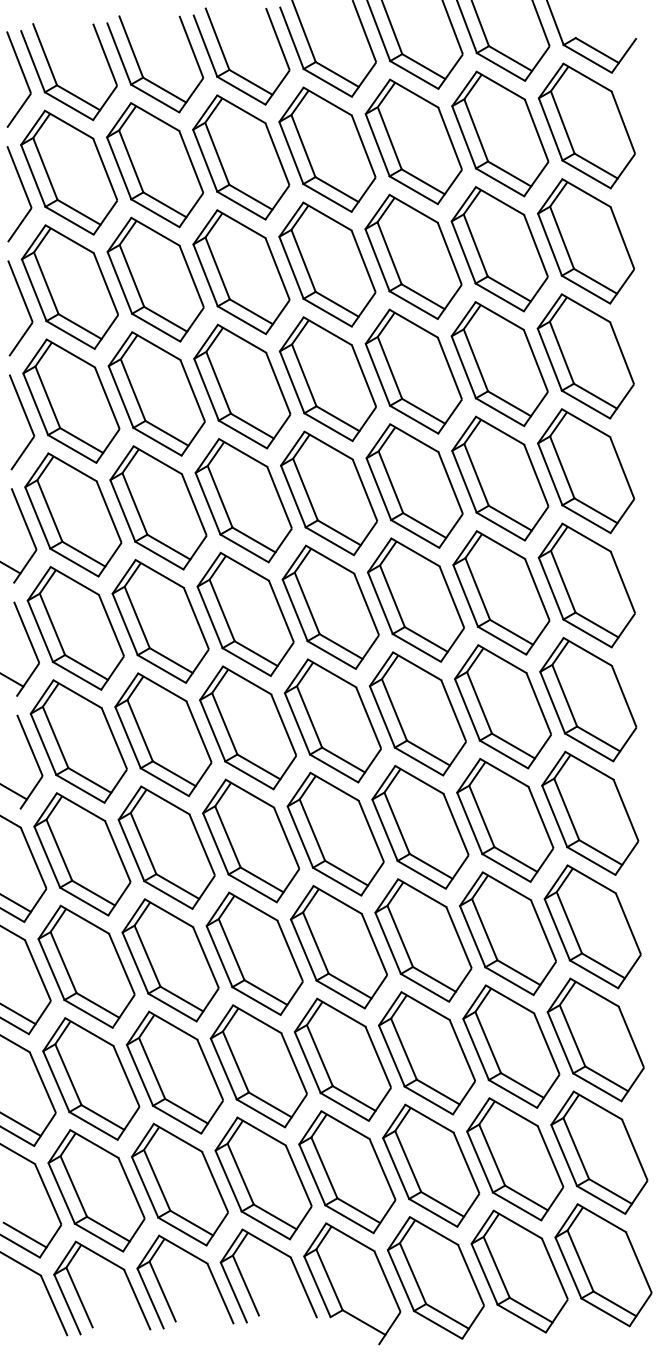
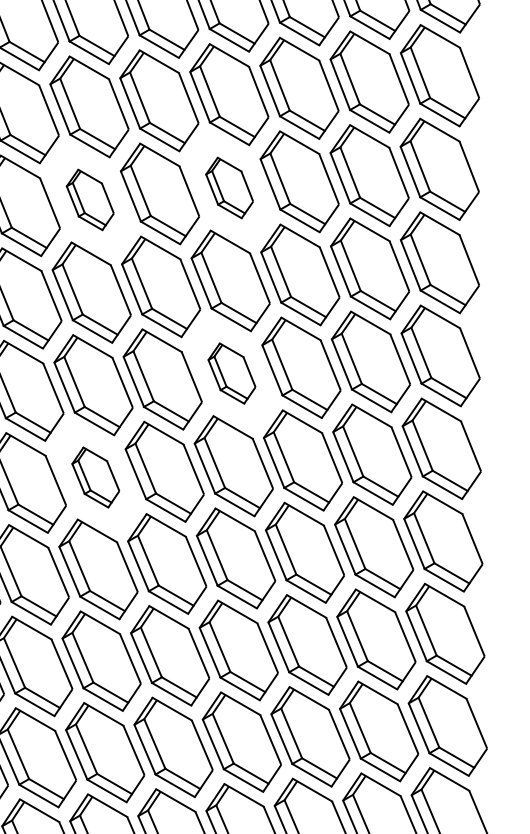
part: (327, 379) -> (229, 188), size x0.6
part: (156, 393) -> (90, 199), size x0.6
part: (330, 606) -> (231, 373), size x0.6
part: (163, 734) -> (95, 477), size x0.6

